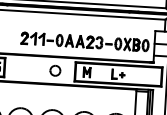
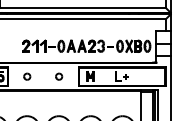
part: (24, 68) -> (27, 76), added
part: (56, 70) -> (59, 76), size x0.62

